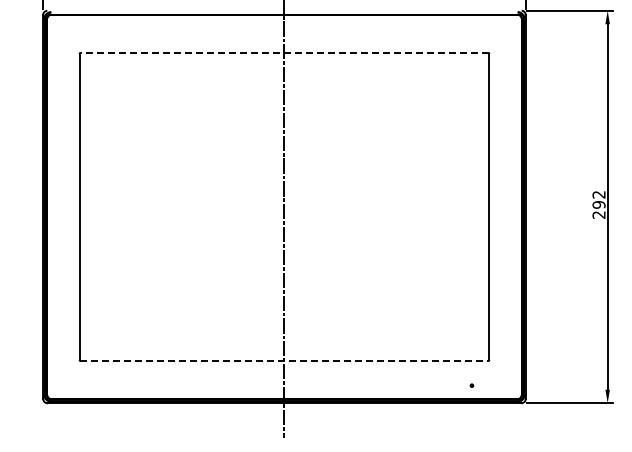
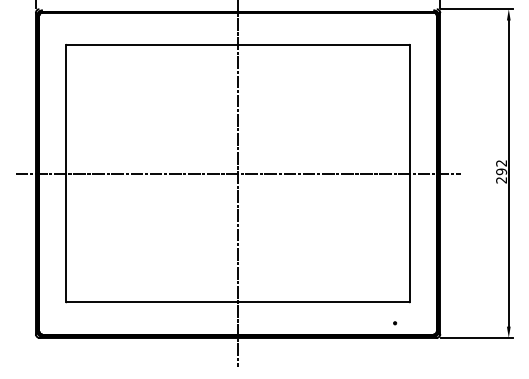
line: (283, 53) -> (237, 45), dashed -> solid
line: (284, 206) -> (238, 173), added
line: (284, 360) -> (238, 302), dashed -> solid

